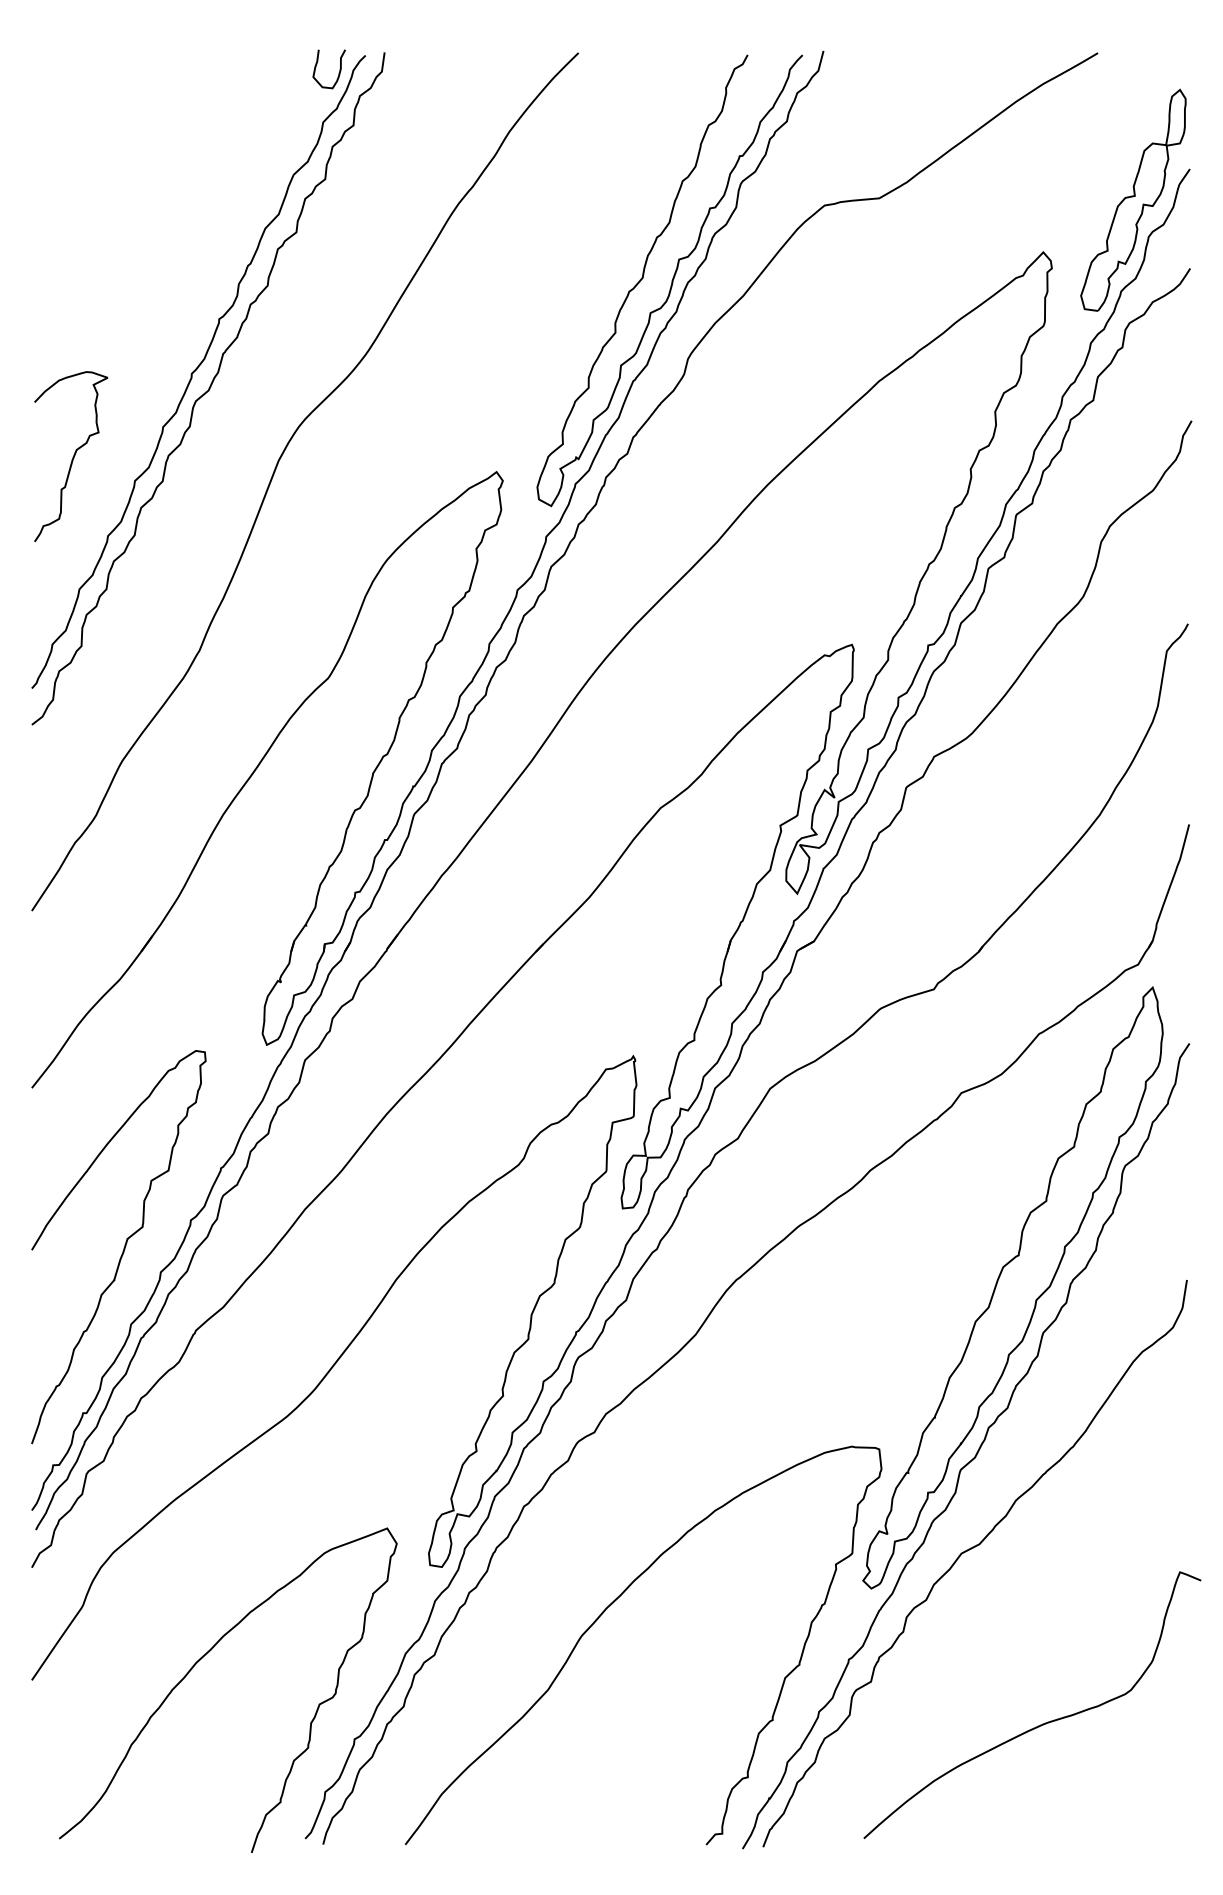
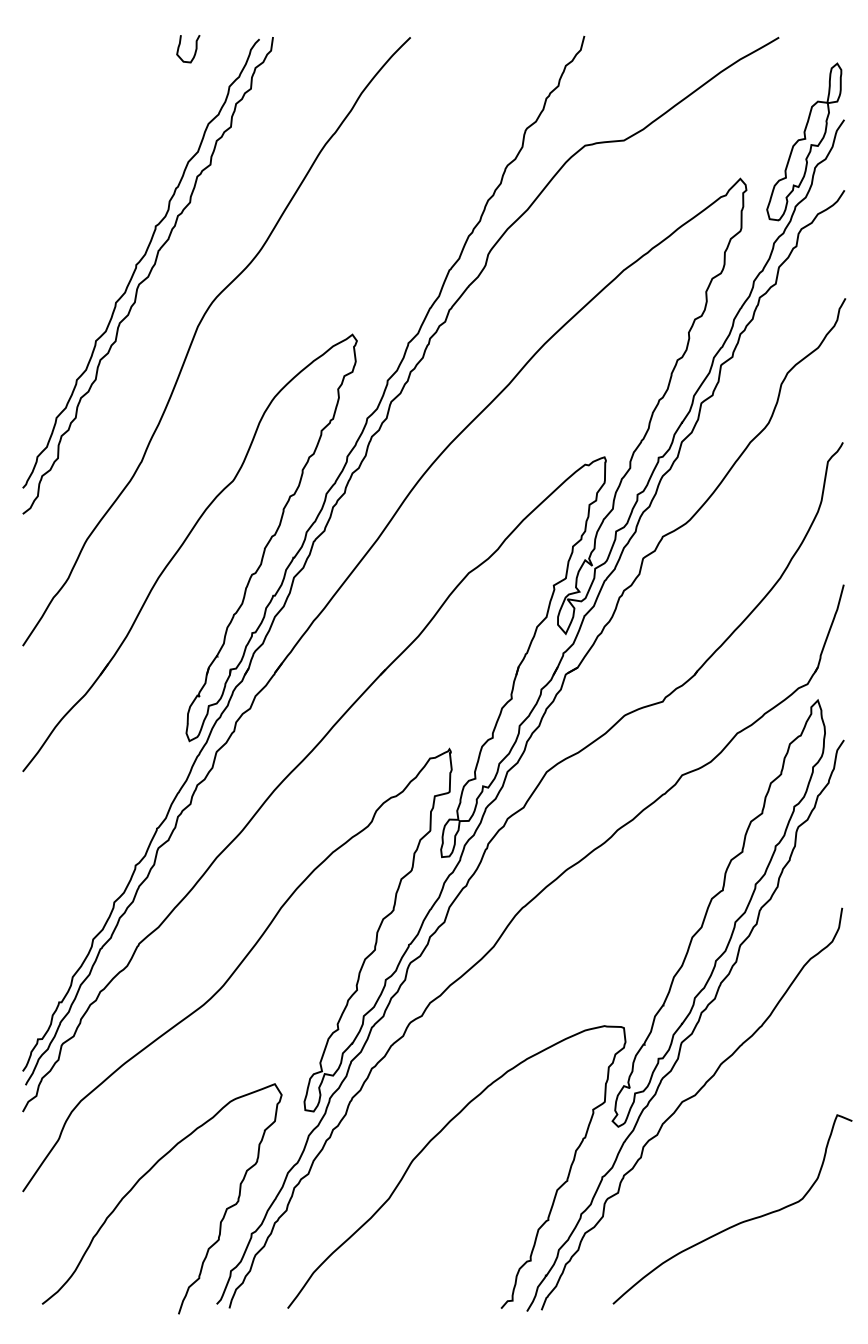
curve: (338, 73) -> (194, 51), moved
curve: (671, 280) -> (476, 198), removed
curve: (72, 457) -> (51, 324), removed
curve: (123, 1248) -> (87, 885), removed

